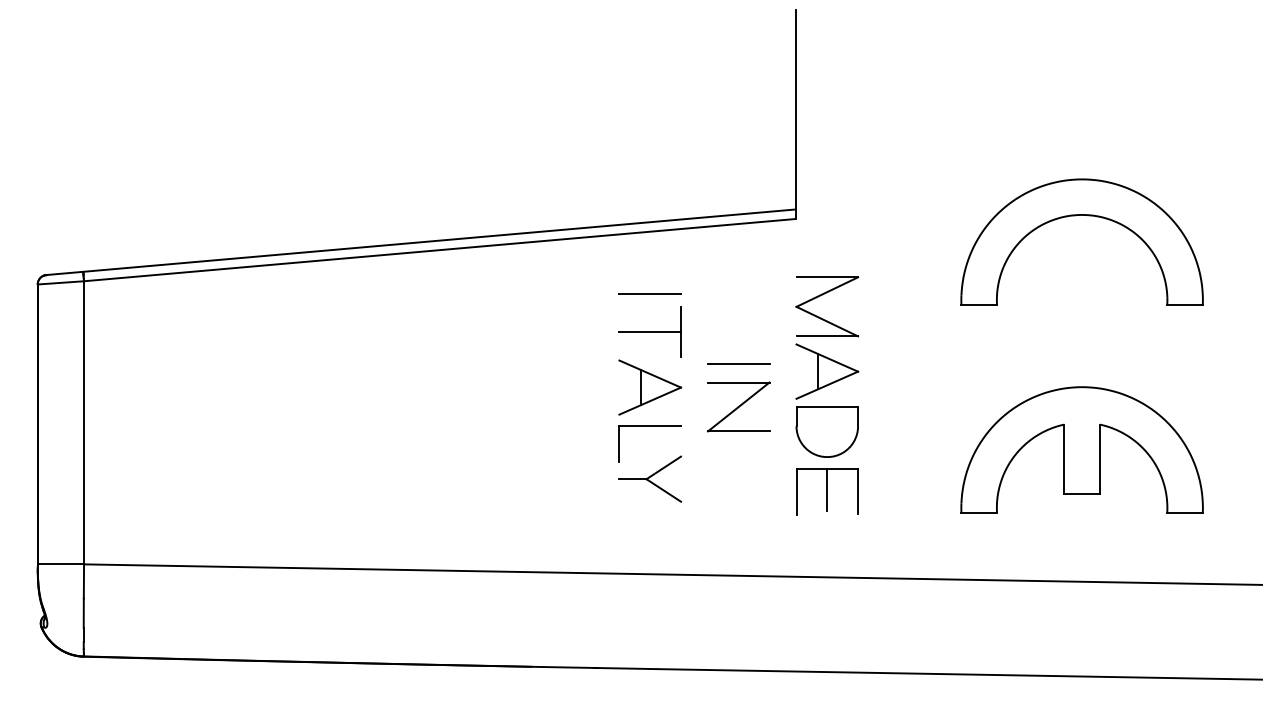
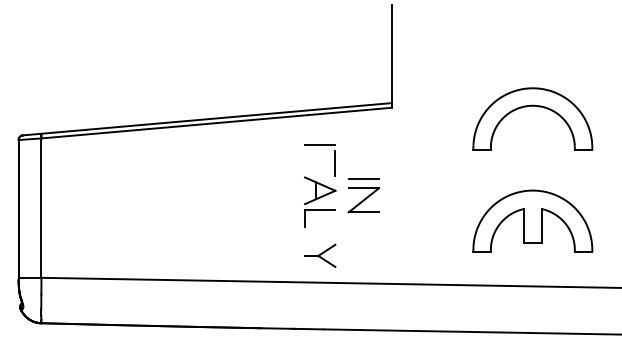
line: (650, 332) -> (320, 163), removed
part: (827, 395) -> (407, 194), removed
part: (650, 478) -> (320, 255), moved

